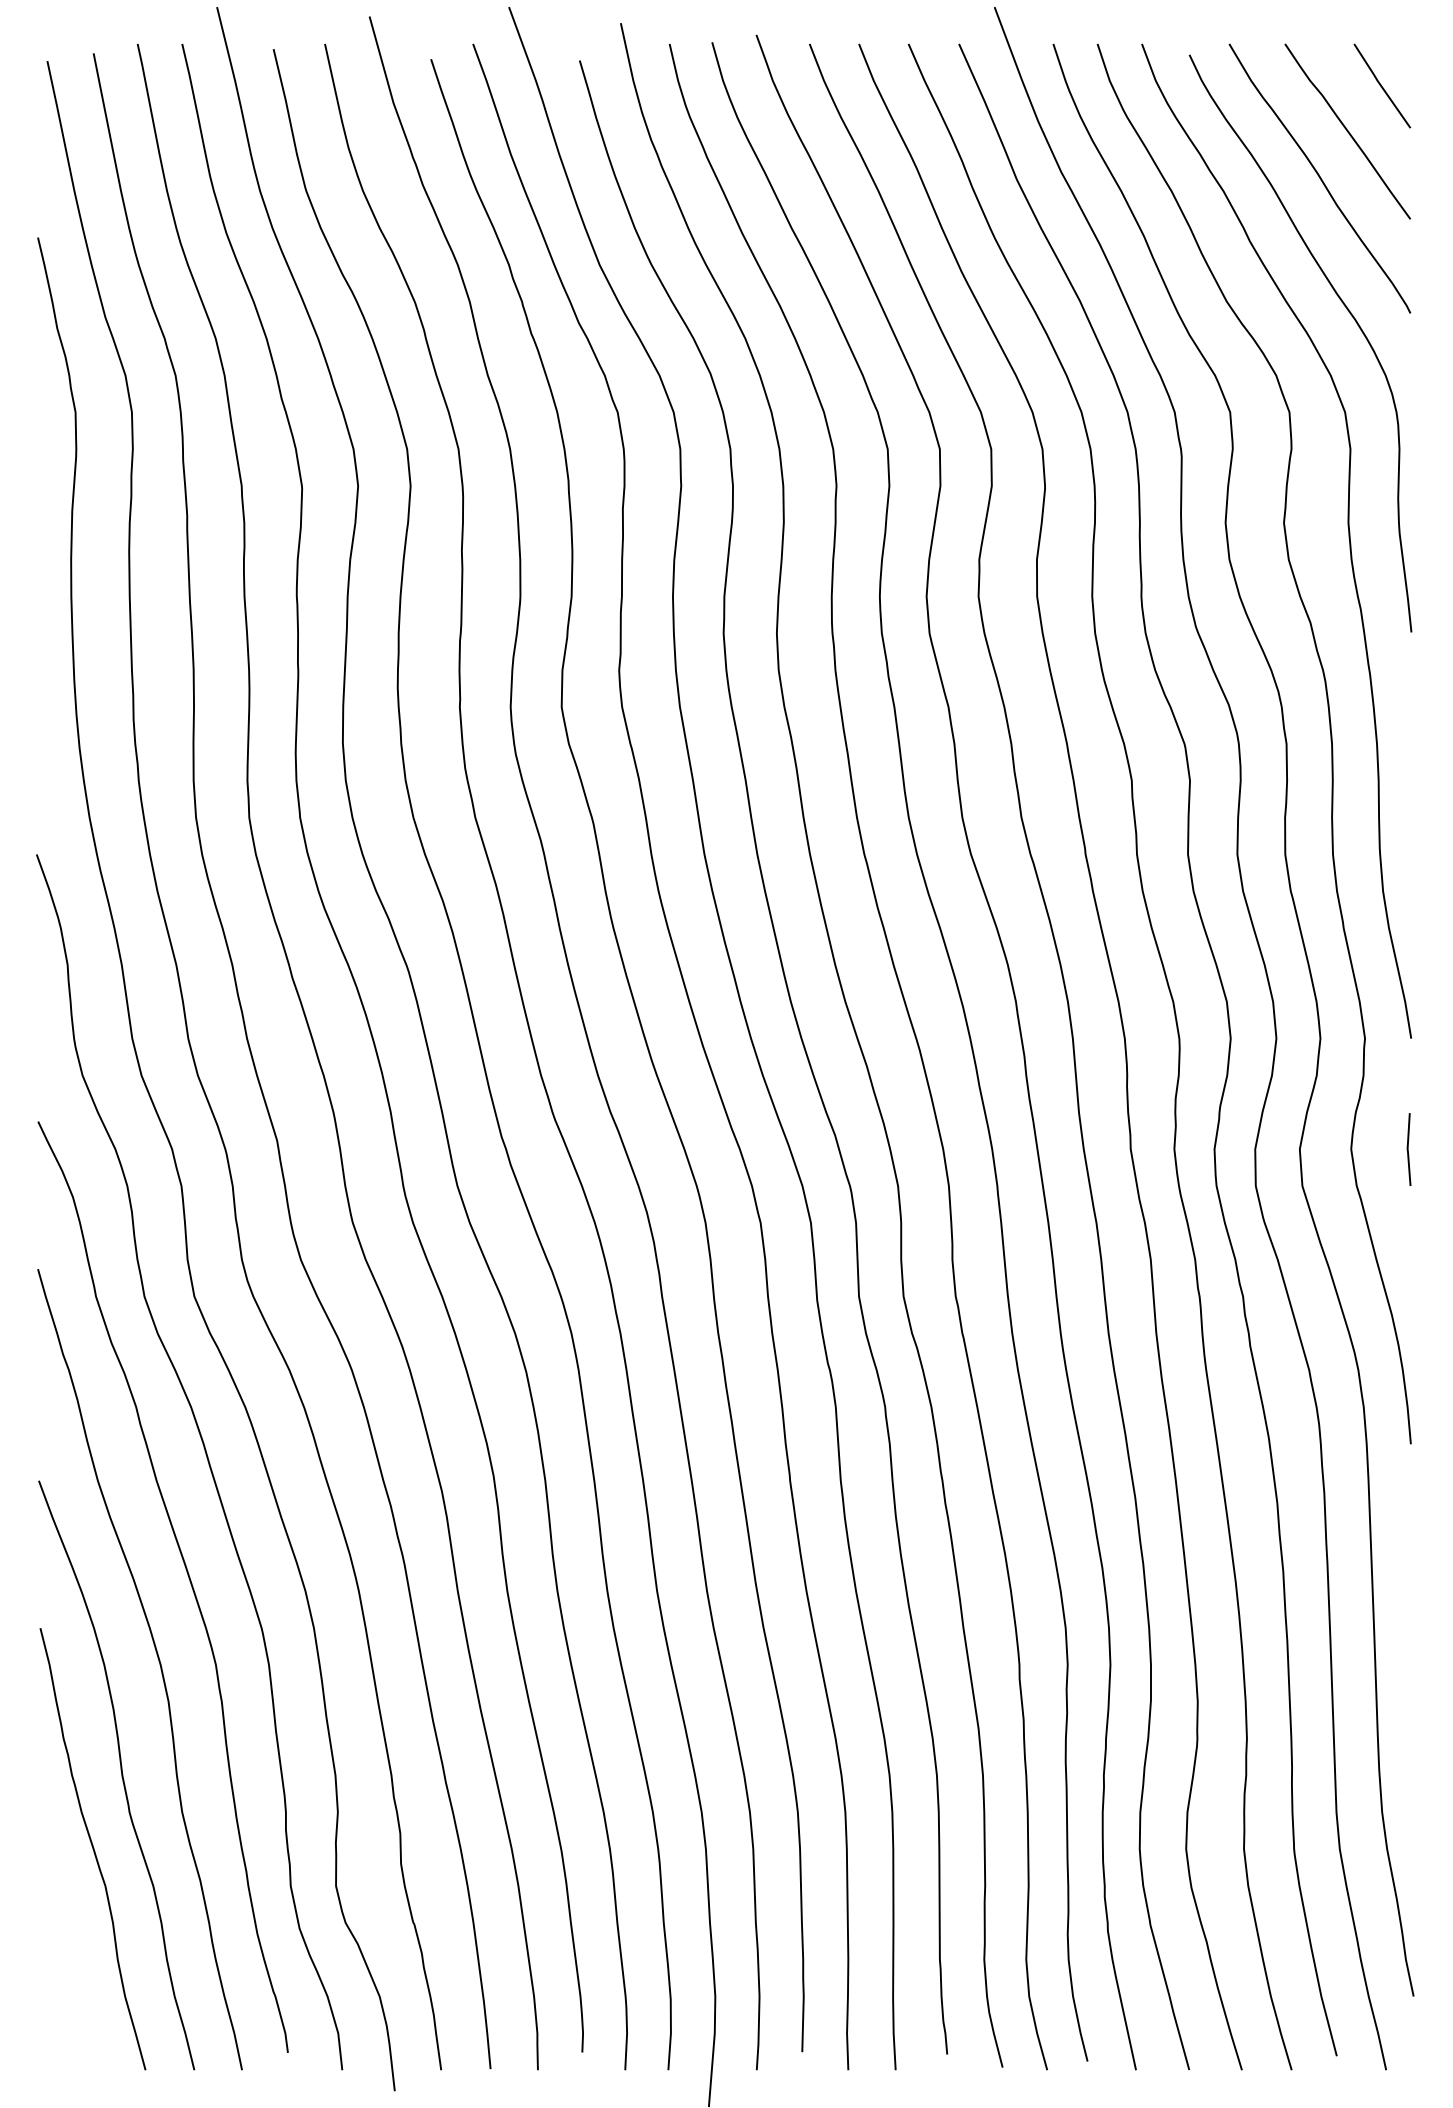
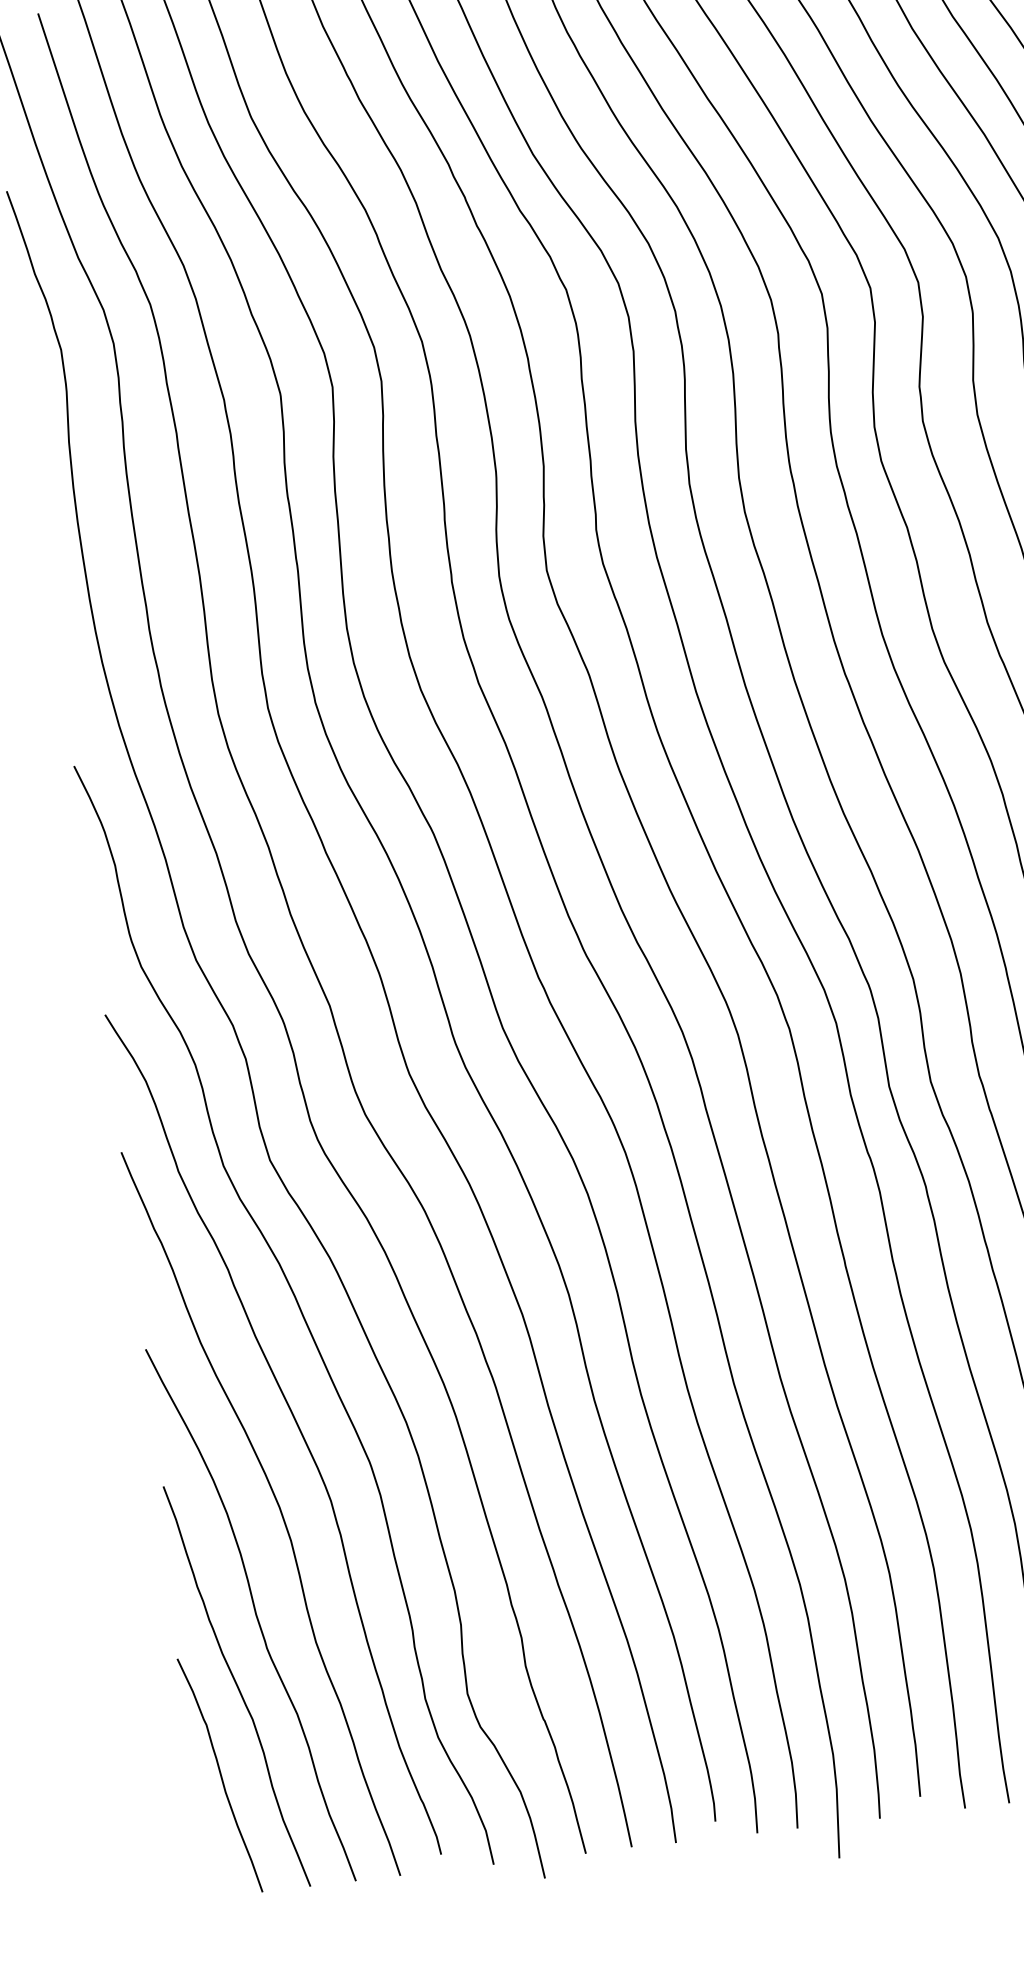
curve: (63, 1940) -> (219, 1774), added

